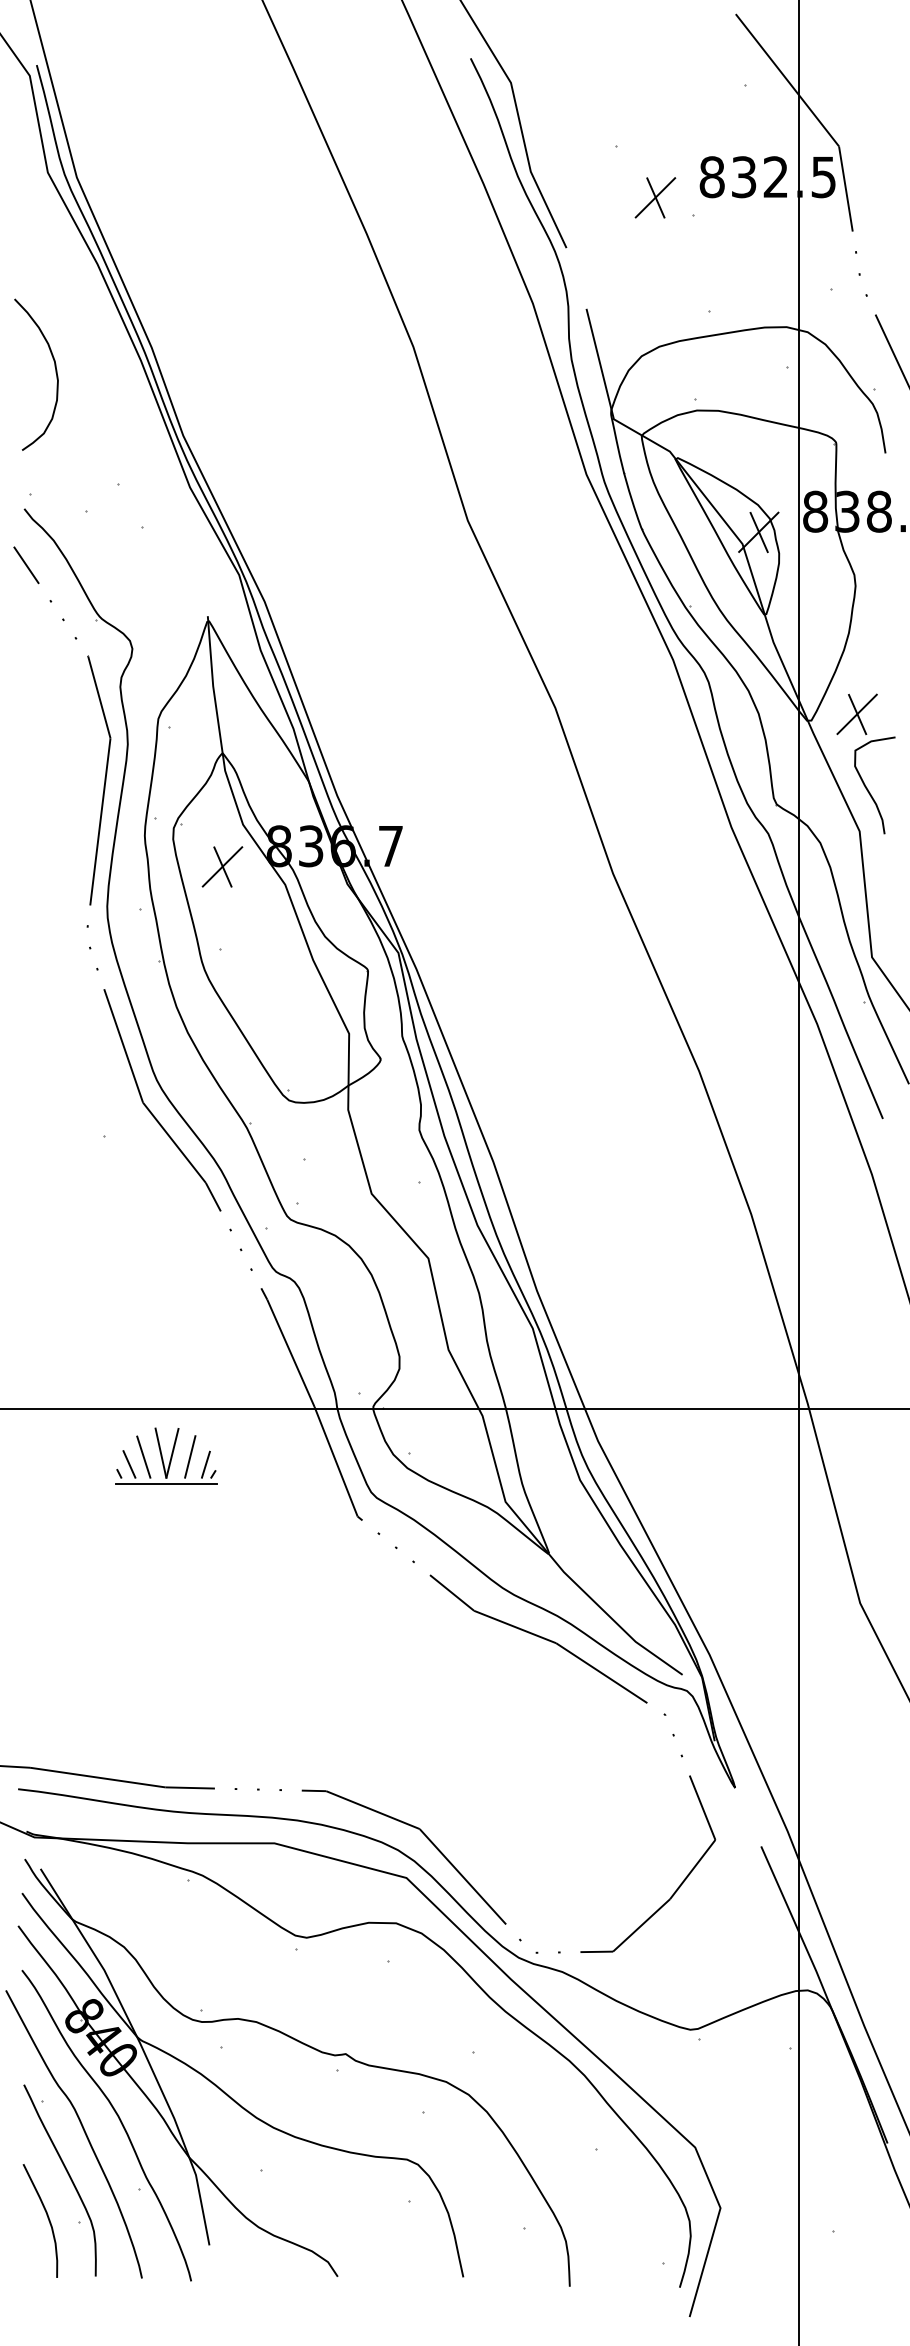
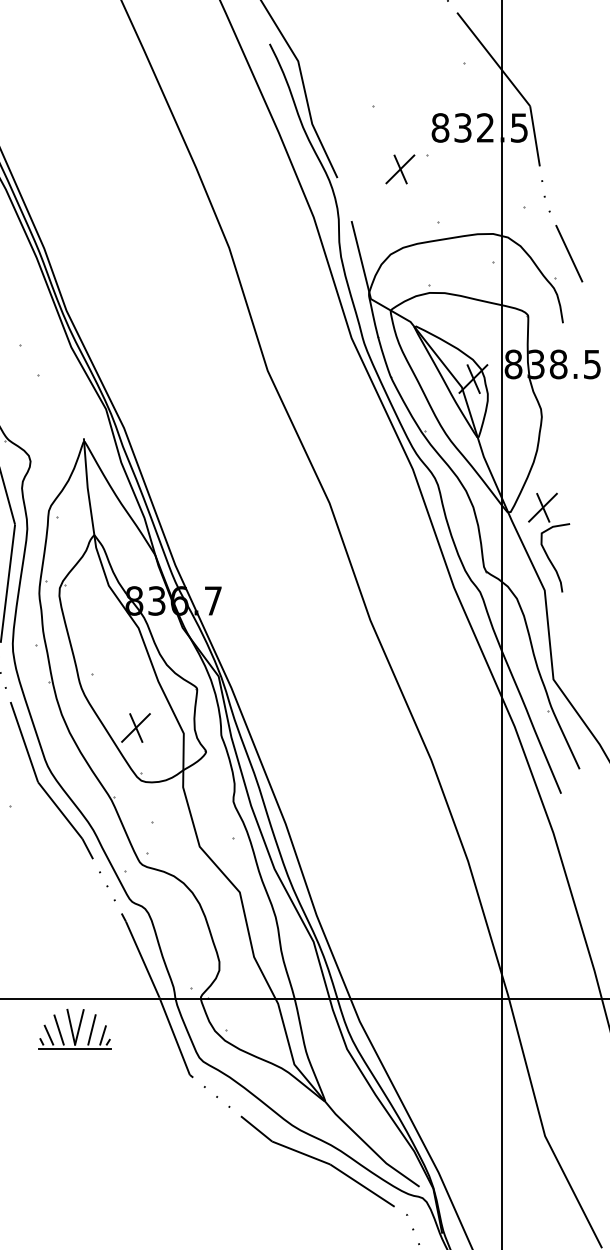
part: (655, 197) -> (400, 169), moved
part: (222, 866) -> (135, 727), moved
part: (166, 1455) -> (75, 1028), moved

